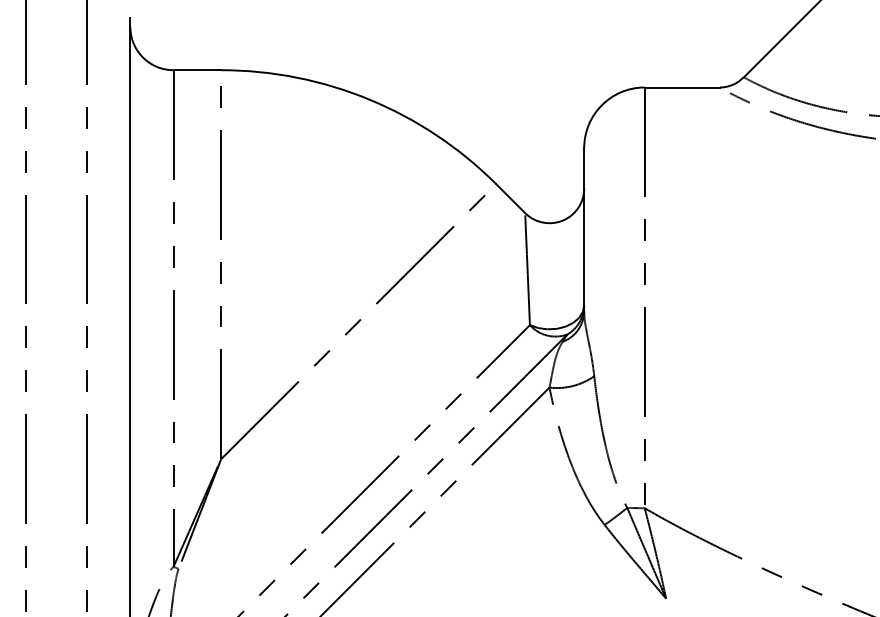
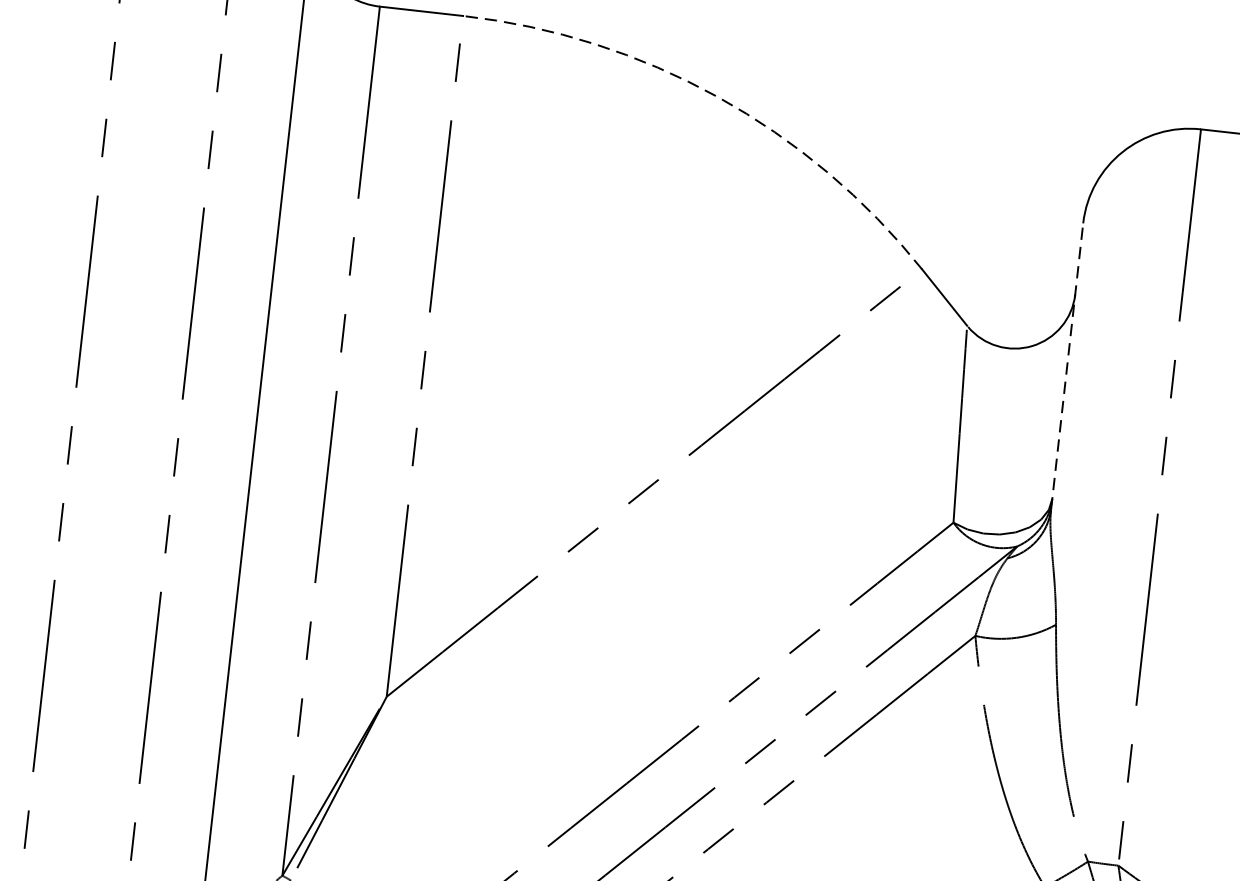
arc: (370, 99) -> (718, 96), solid -> dashed
line: (584, 229) -> (1067, 366), solid -> dashed

